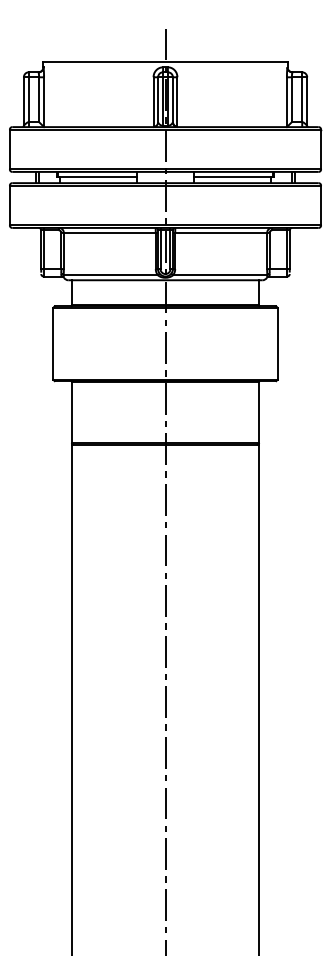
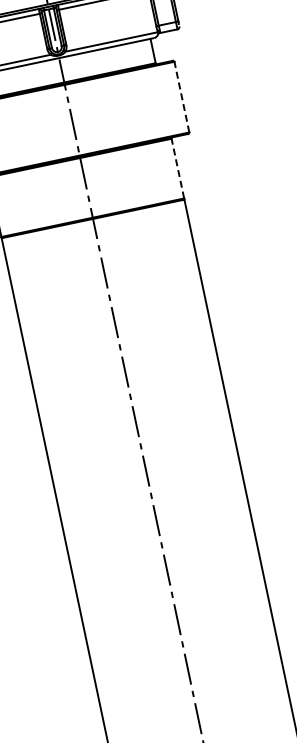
line: (277, 343) -> (181, 96), solid -> dashed
line: (258, 412) -> (177, 168), solid -> dashed

